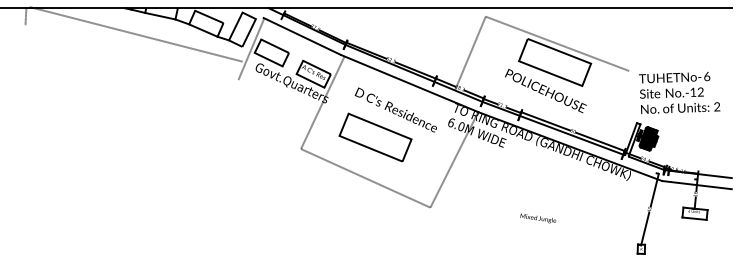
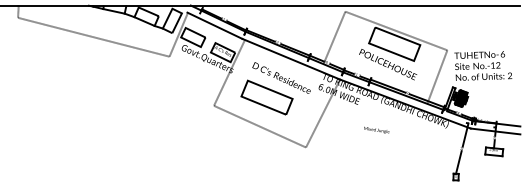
line: (135, 33) -> (93, 36), moved
line: (615, 107) -> (437, 76), added
text: (537, 217) -> (376, 129), moved

